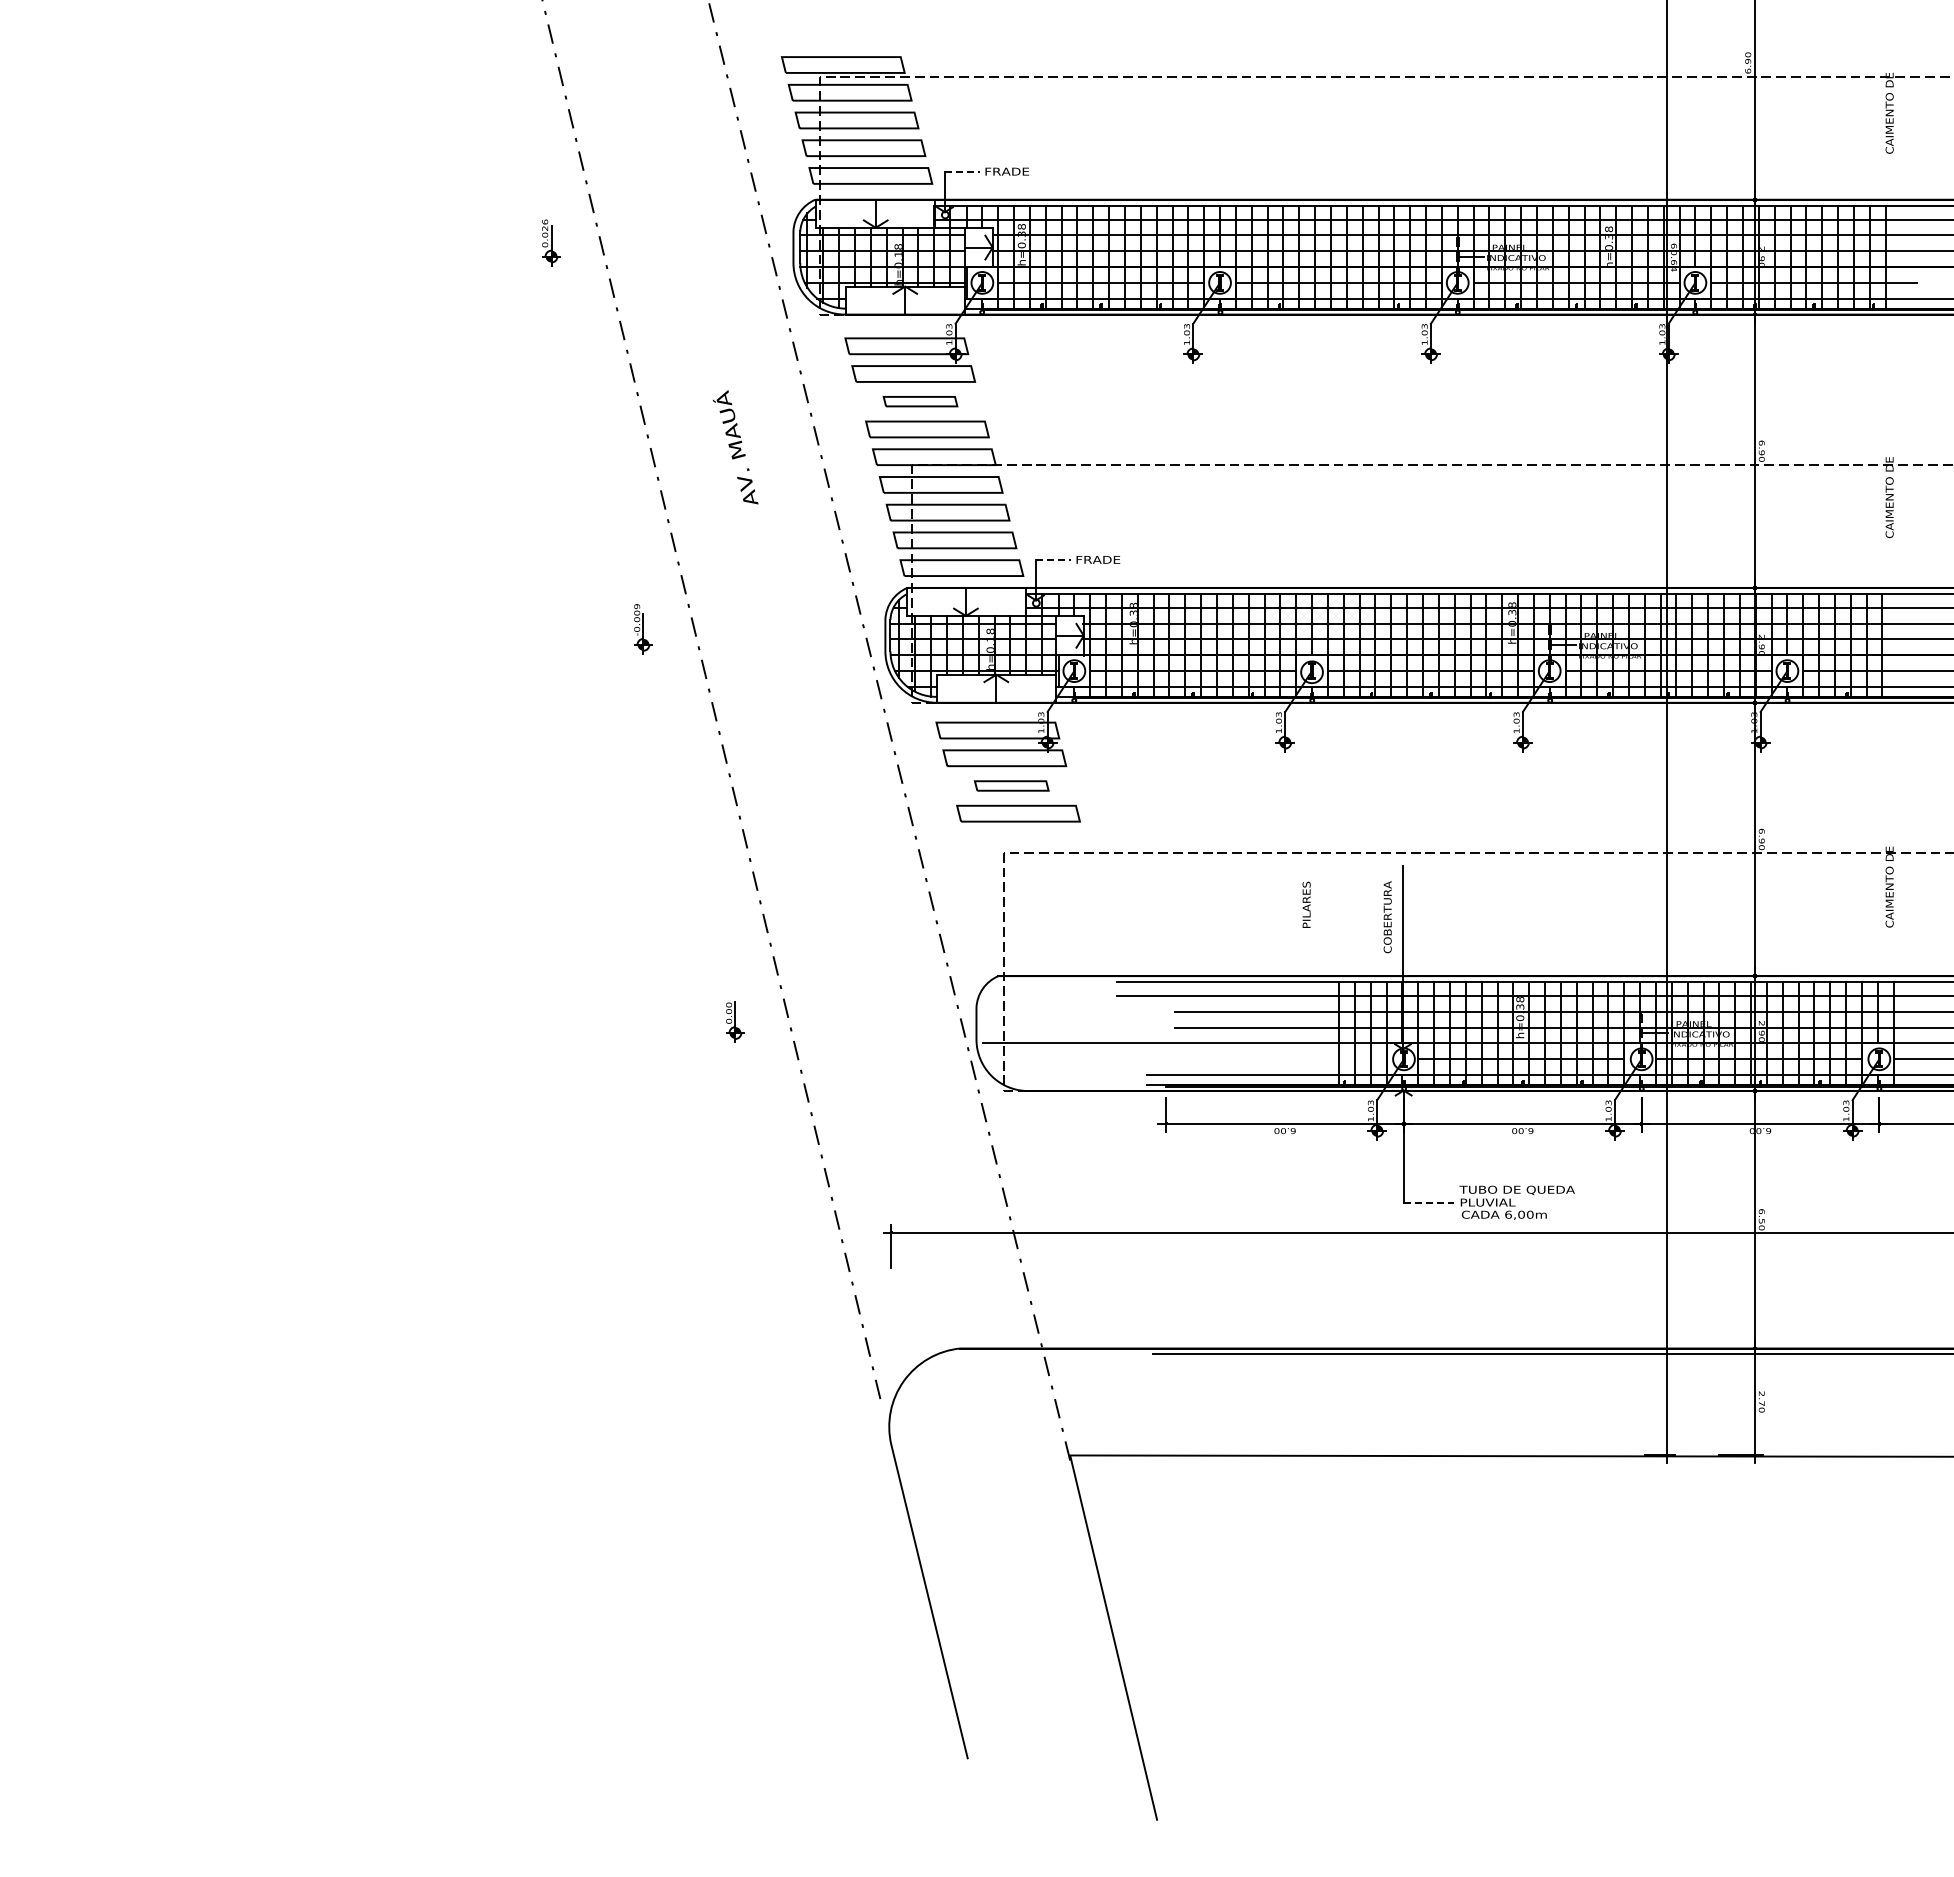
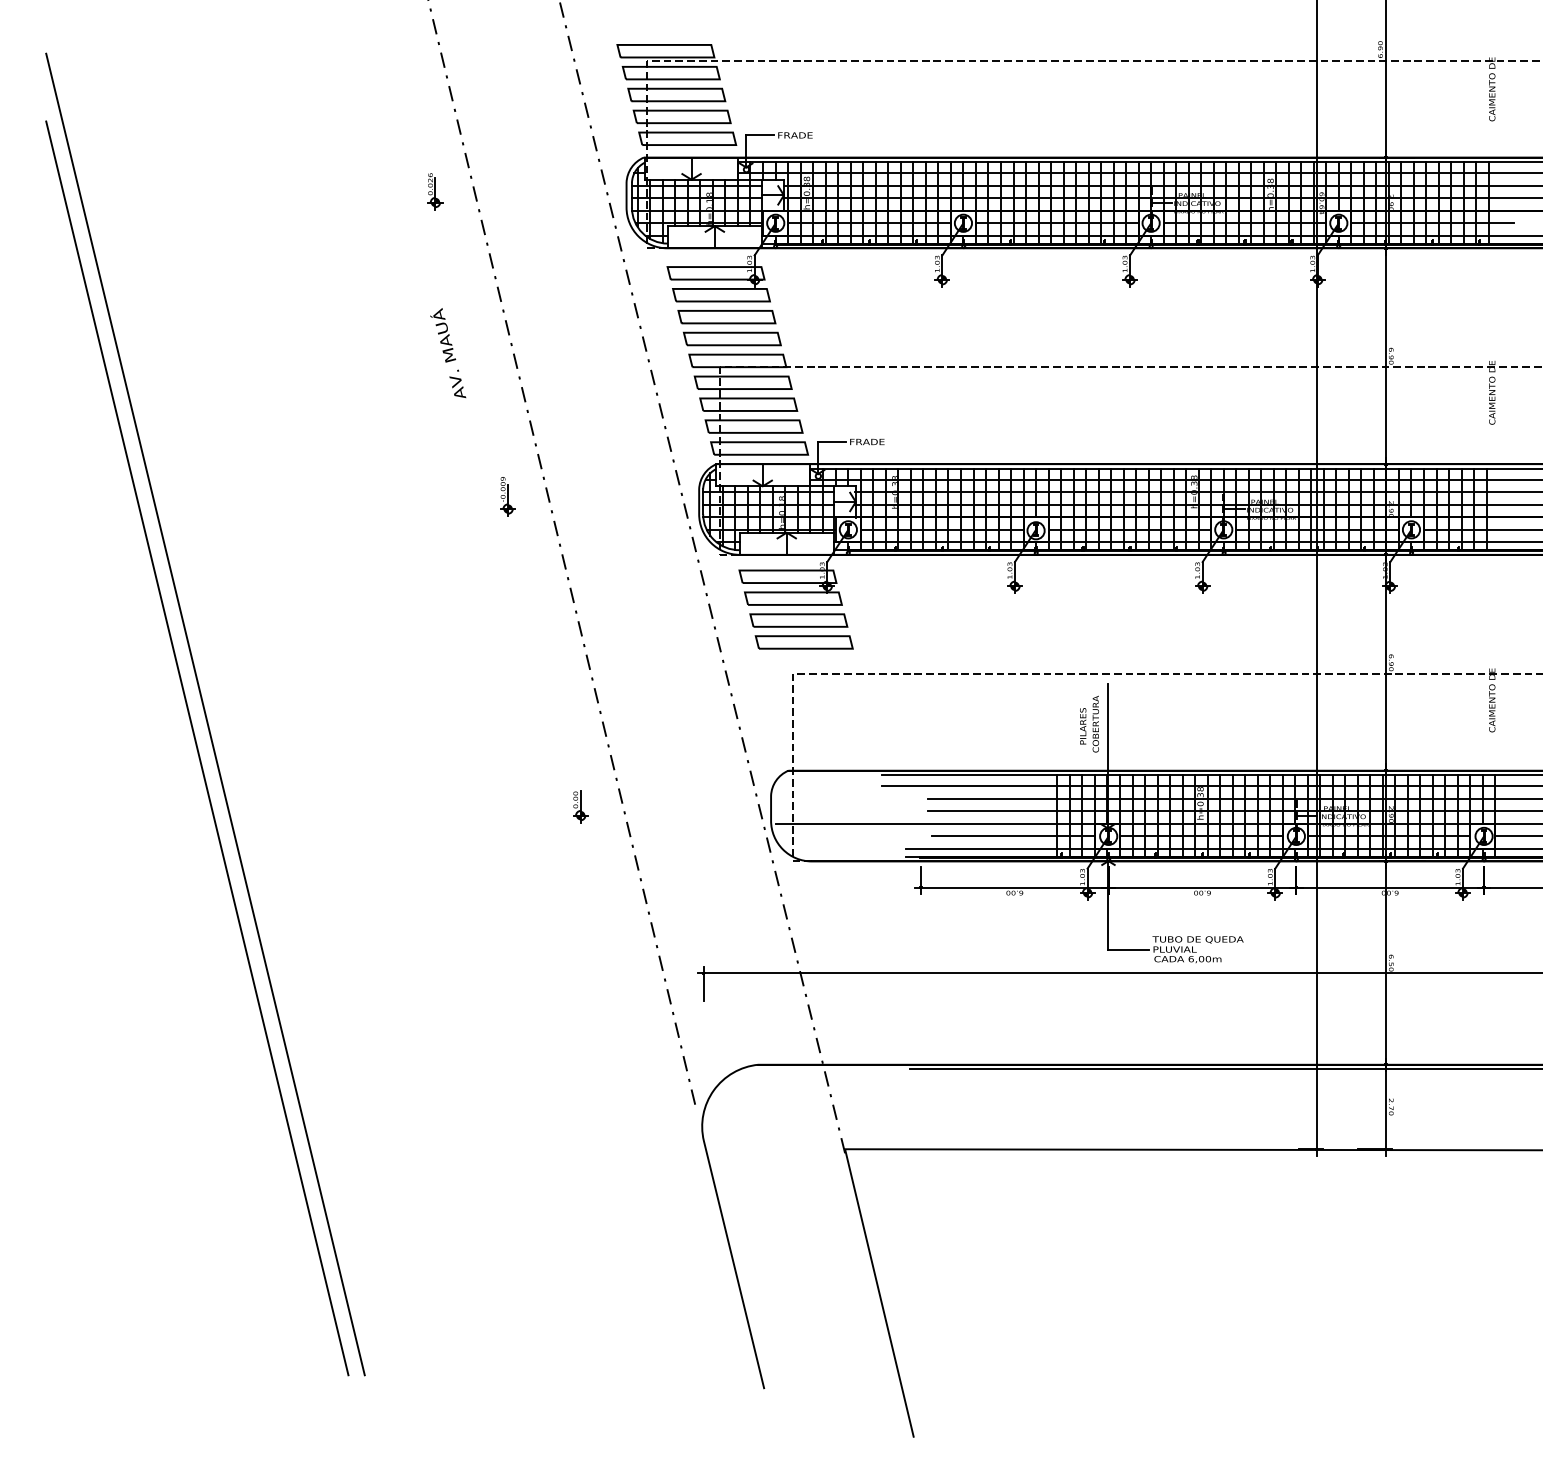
line: (962, 171) -> (760, 135), dashed -> solid
part: (920, 401) -> (726, 316), size x1.67
text: (735, 447) -> (448, 353), moved
line: (1053, 559) -> (831, 441), dashed -> solid
part: (1011, 785) -> (798, 620), size x1.67
line: (259, 904) -> (204, 714), added
text: (1306, 904) -> (1083, 725), moved
line: (249, 947) -> (196, 748), added
line: (1283, 1059) -> (1013, 836), added
line: (1429, 1203) -> (1128, 950), dashed -> solid

